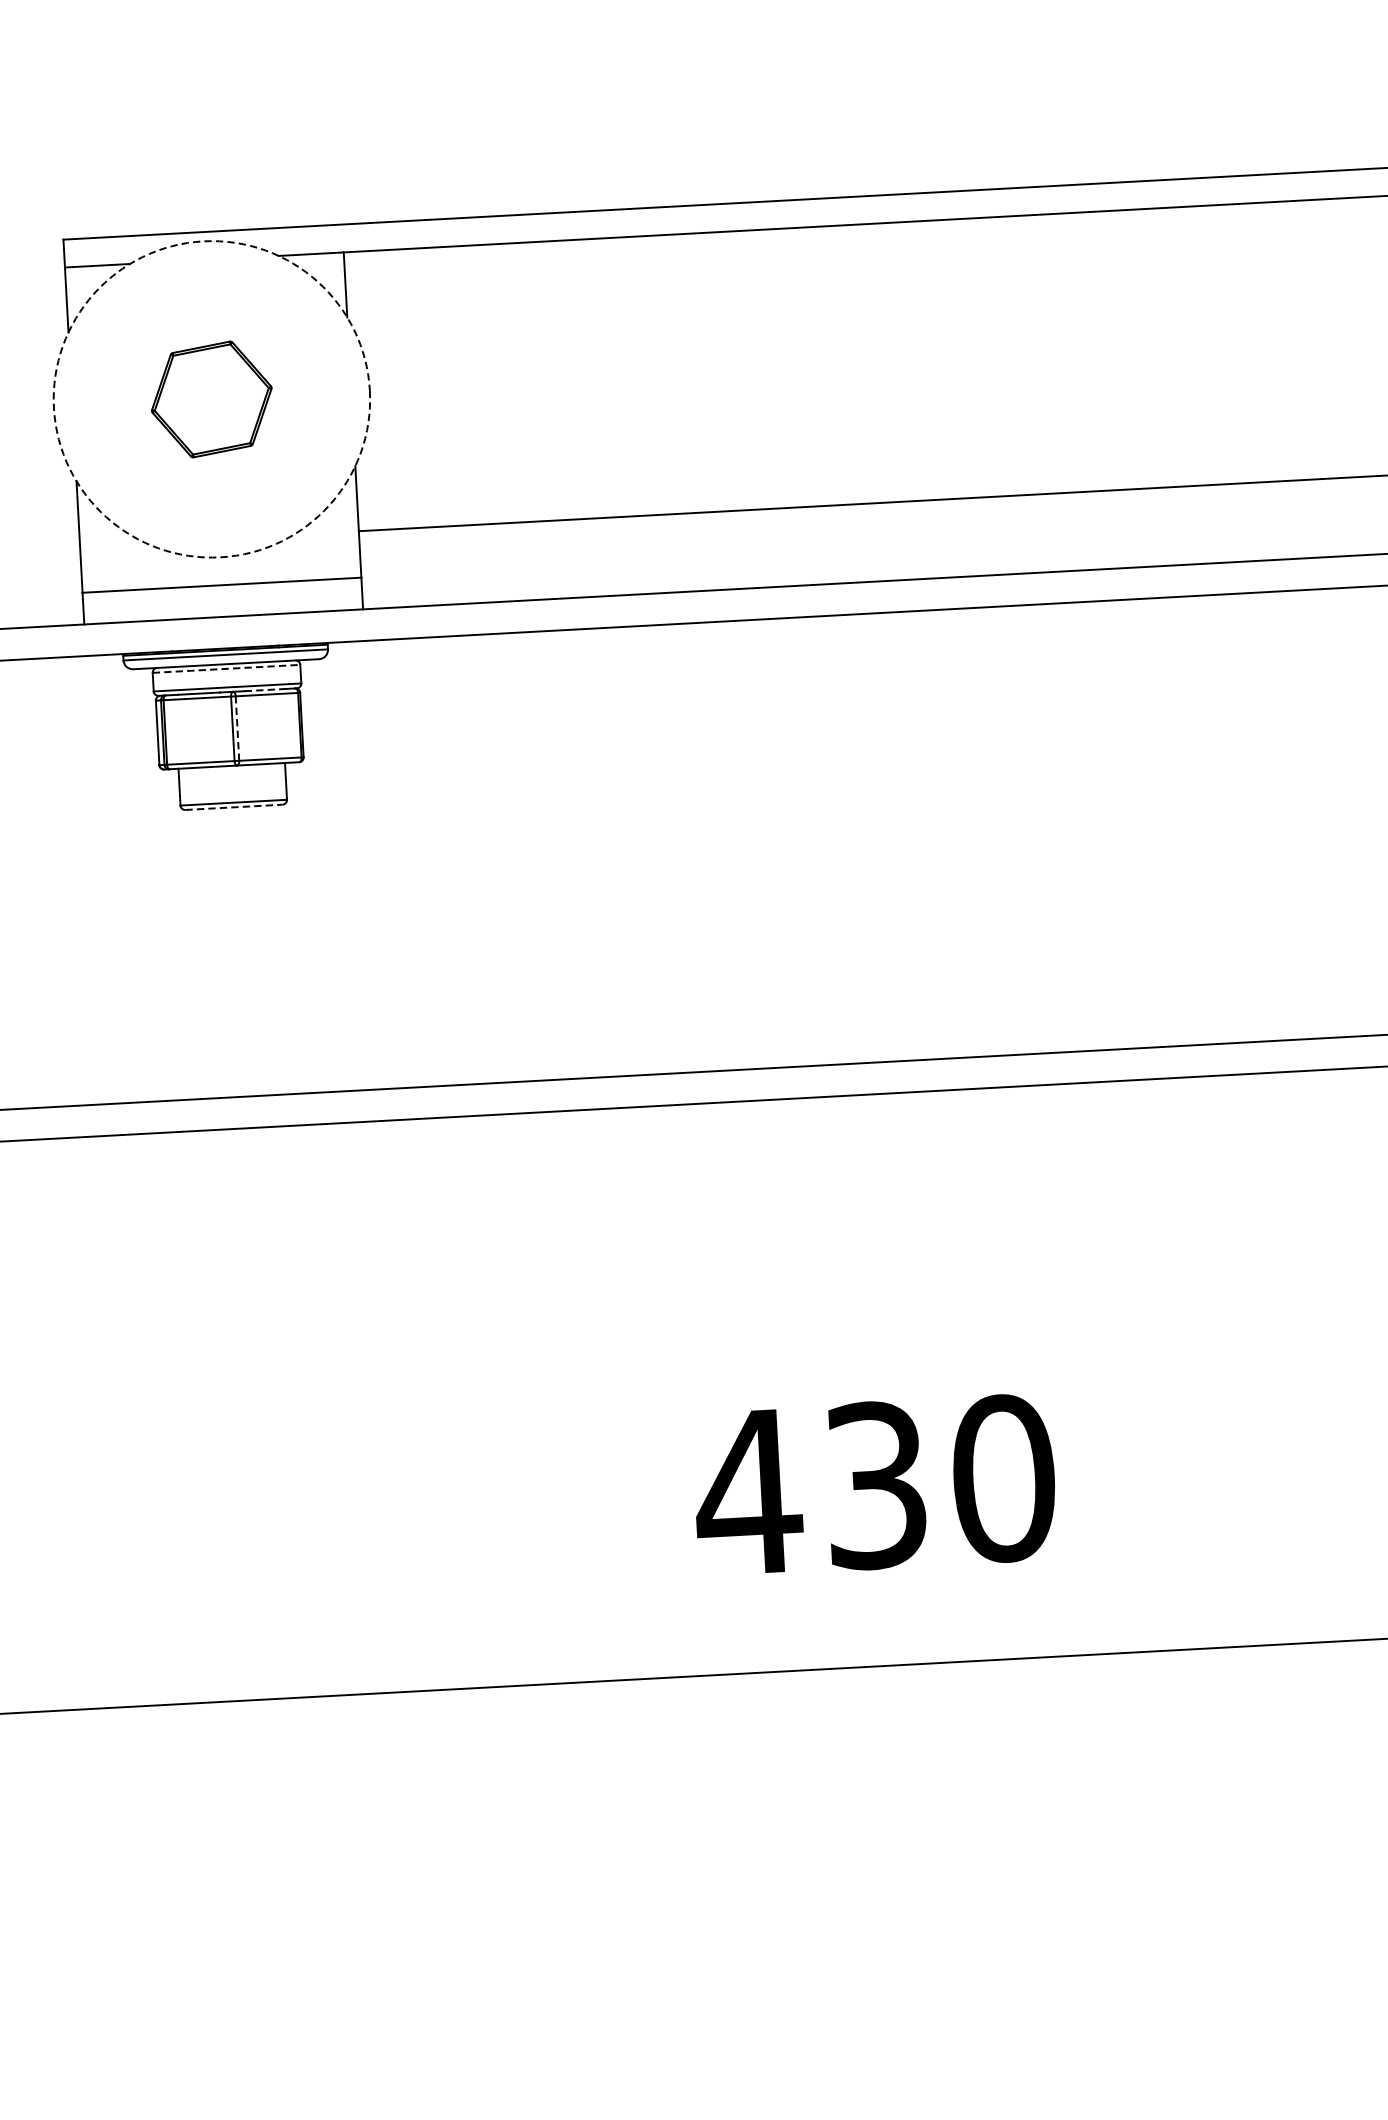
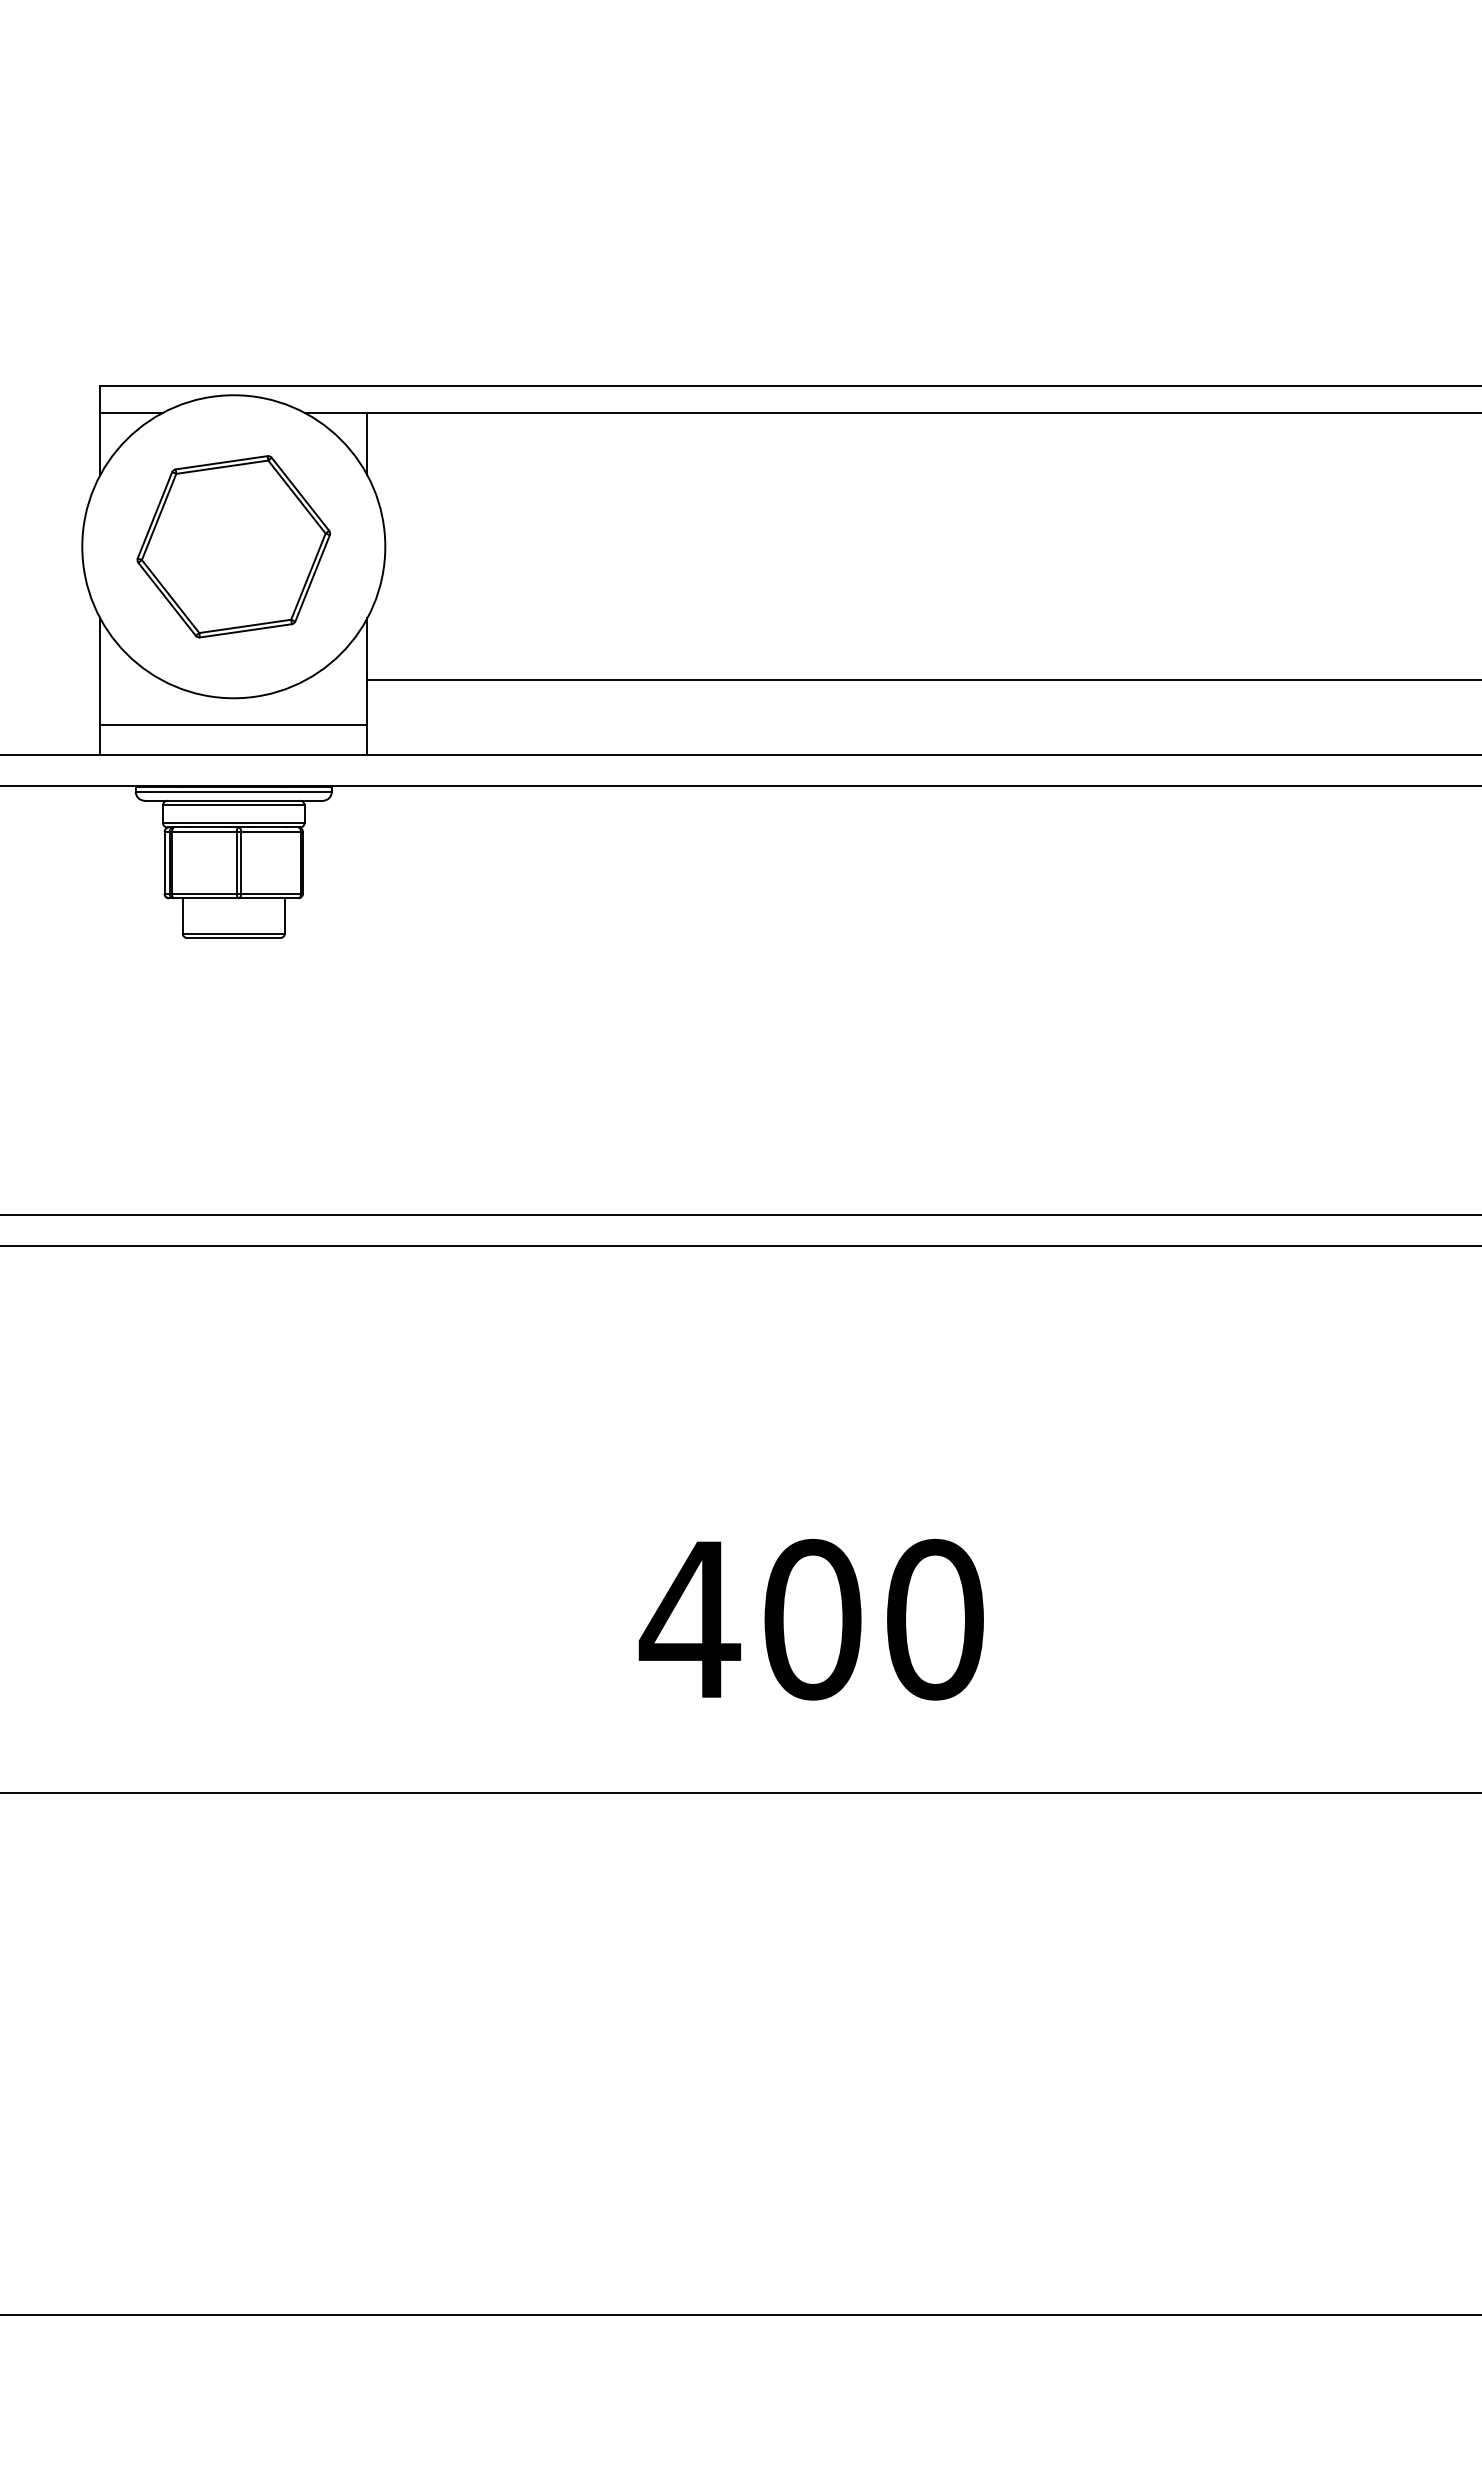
circle: (211, 399) -> (233, 546), dashed -> solid
part: (211, 399) -> (233, 546), size x1.67
line: (226, 669) -> (233, 805), dashed -> solid
line: (263, 690) -> (268, 827), dashed -> solid
line: (237, 728) -> (241, 862), dashed -> solid
line: (233, 807) -> (233, 938), dashed -> solid
text: (875, 1485) -> (812, 1619), 430 -> 400

